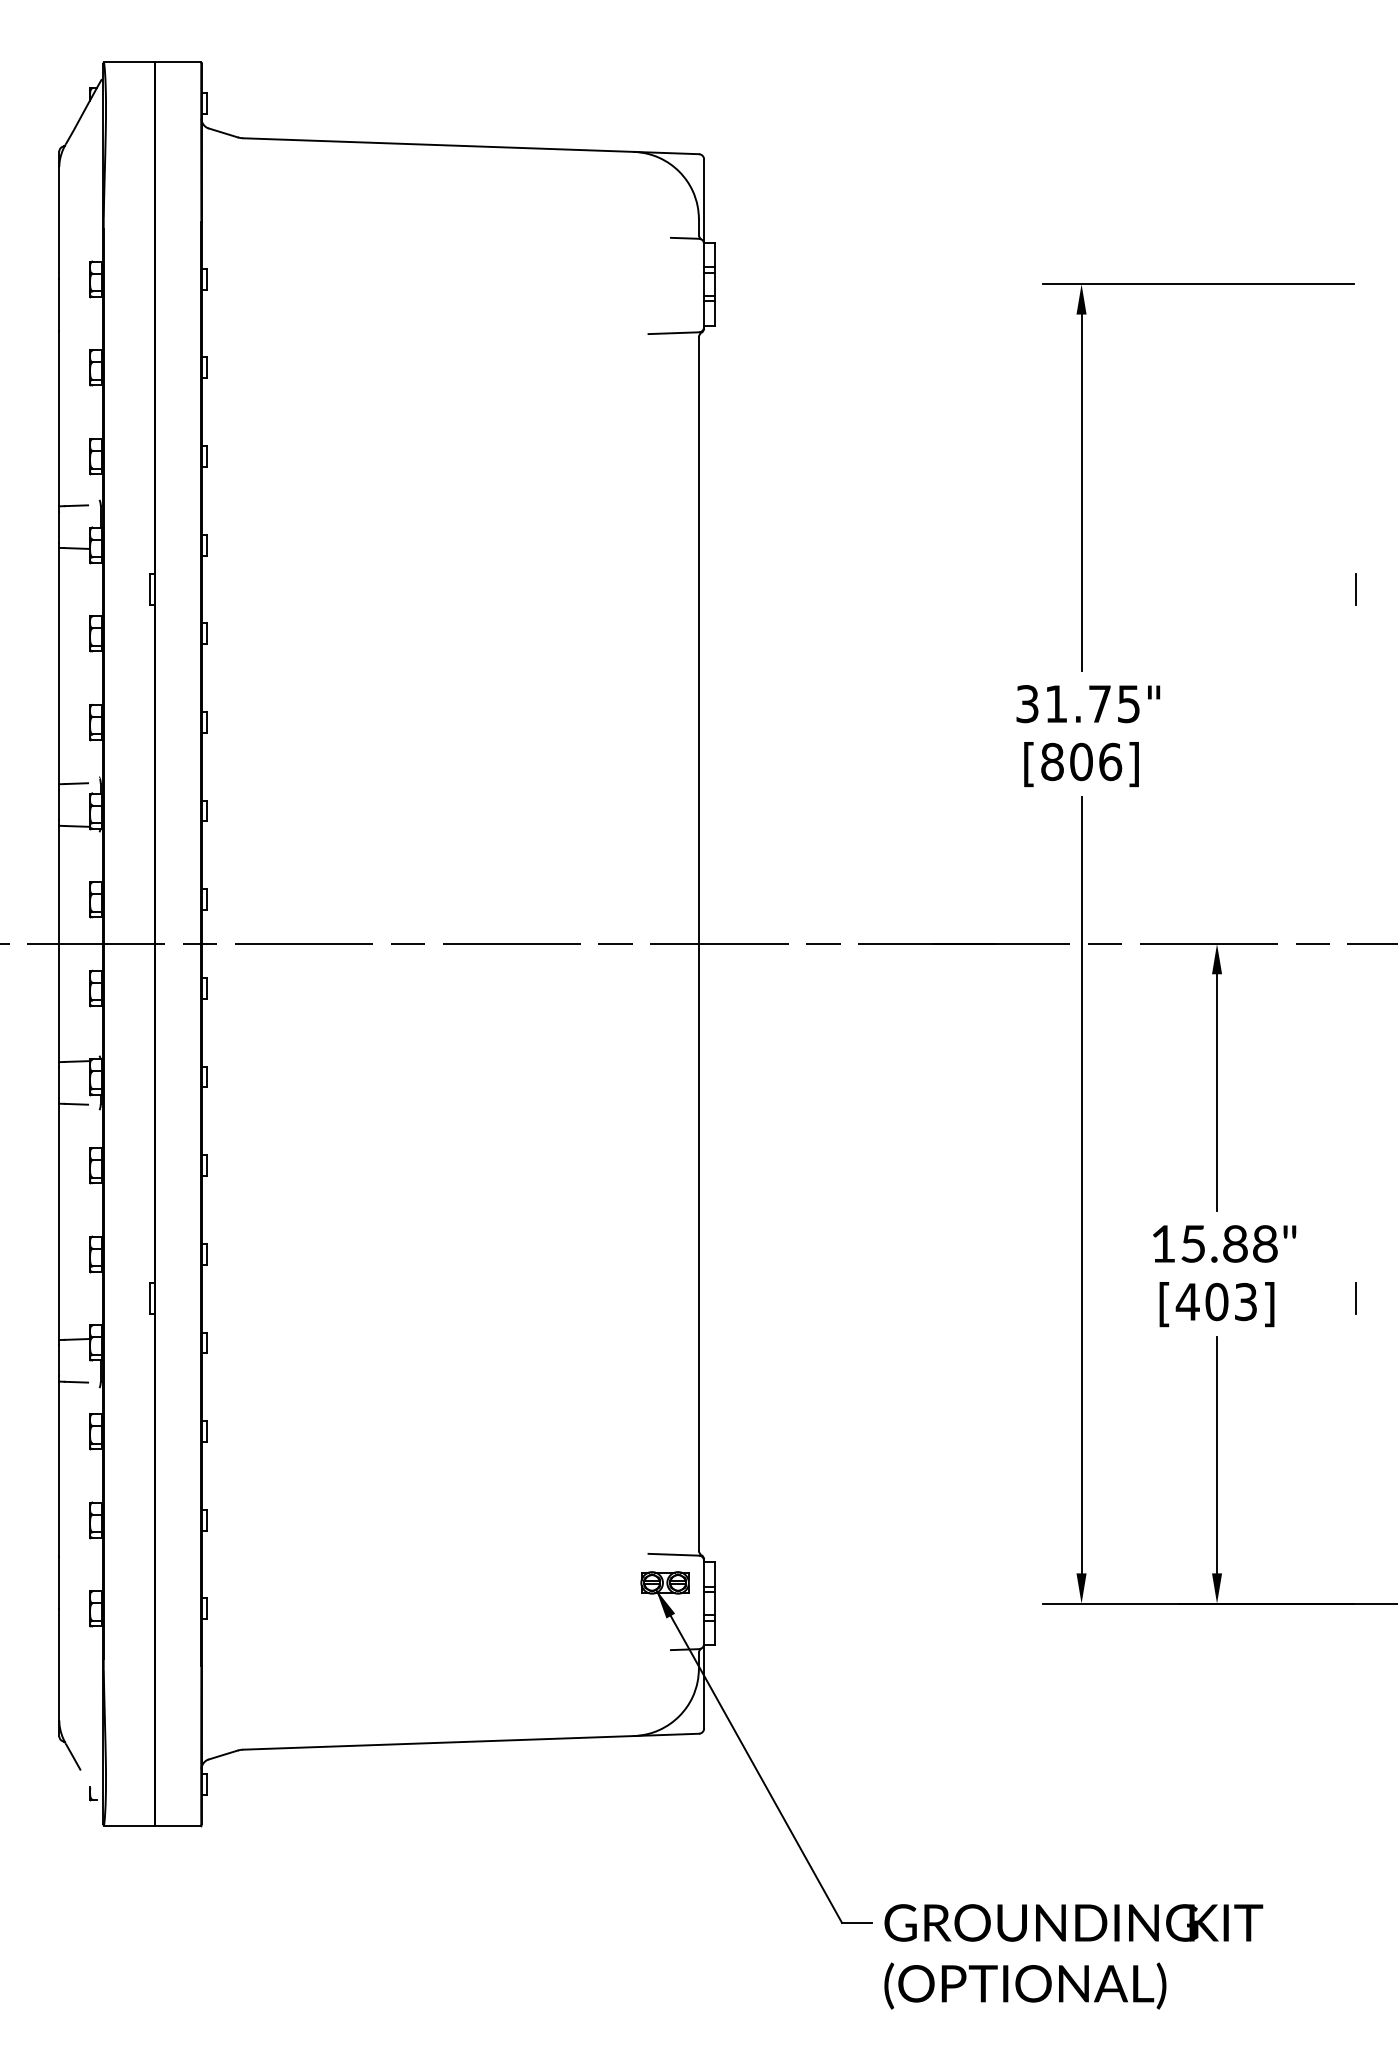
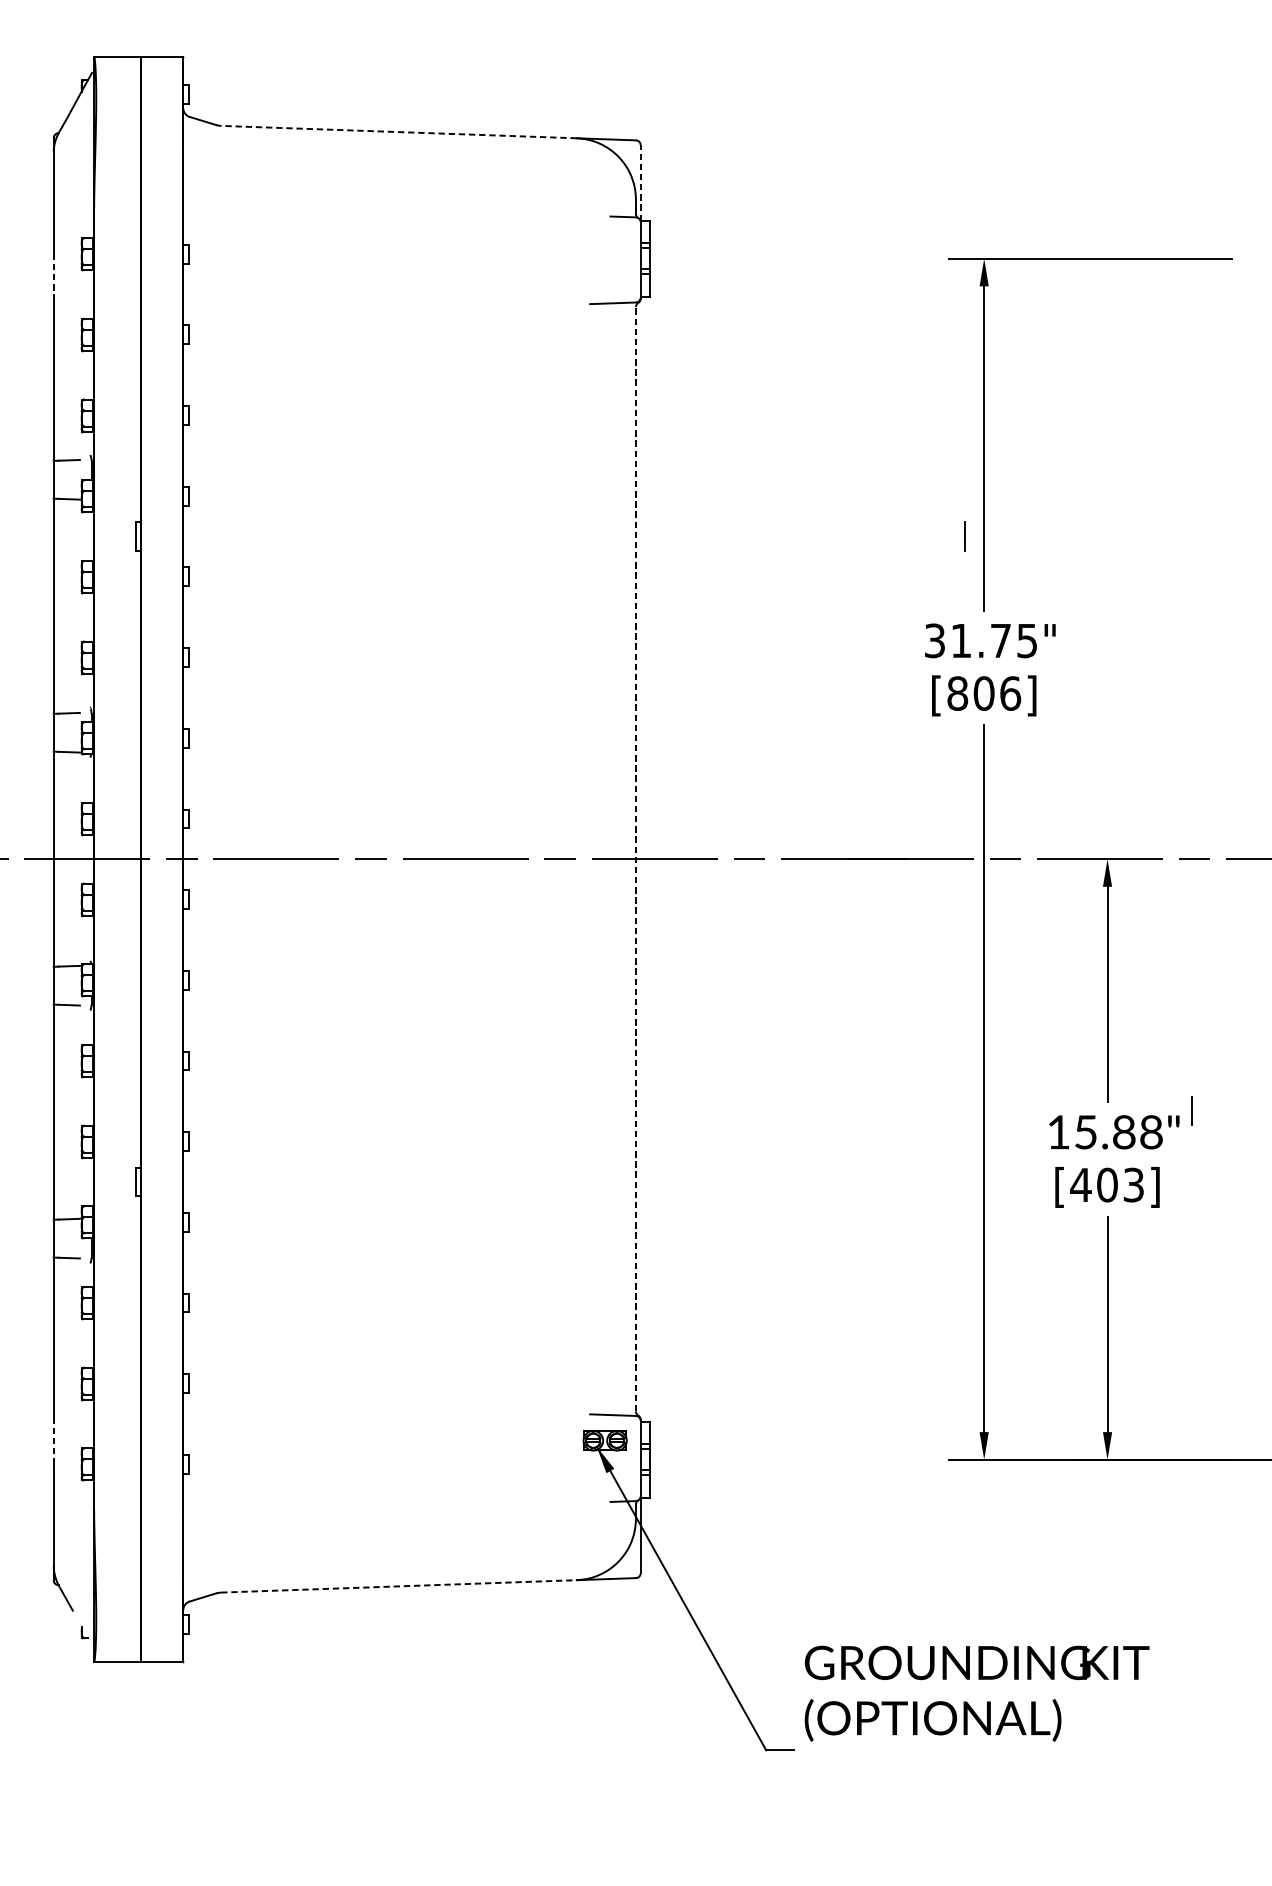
line: (438, 145) -> (398, 132), solid -> dashed
line: (704, 201) -> (641, 183), solid -> dashed
line: (59, 304) -> (53, 277), solid -> dashed
line: (1355, 589) -> (964, 536), moved
line: (698, 943) -> (635, 858), solid -> dashed
line: (1355, 1298) -> (1191, 1110), moved
line: (59, 1583) -> (53, 1441), solid -> dashed
line: (439, 1742) -> (399, 1586), solid -> dashed
text: (1073, 1956) -> (976, 1693), moved

